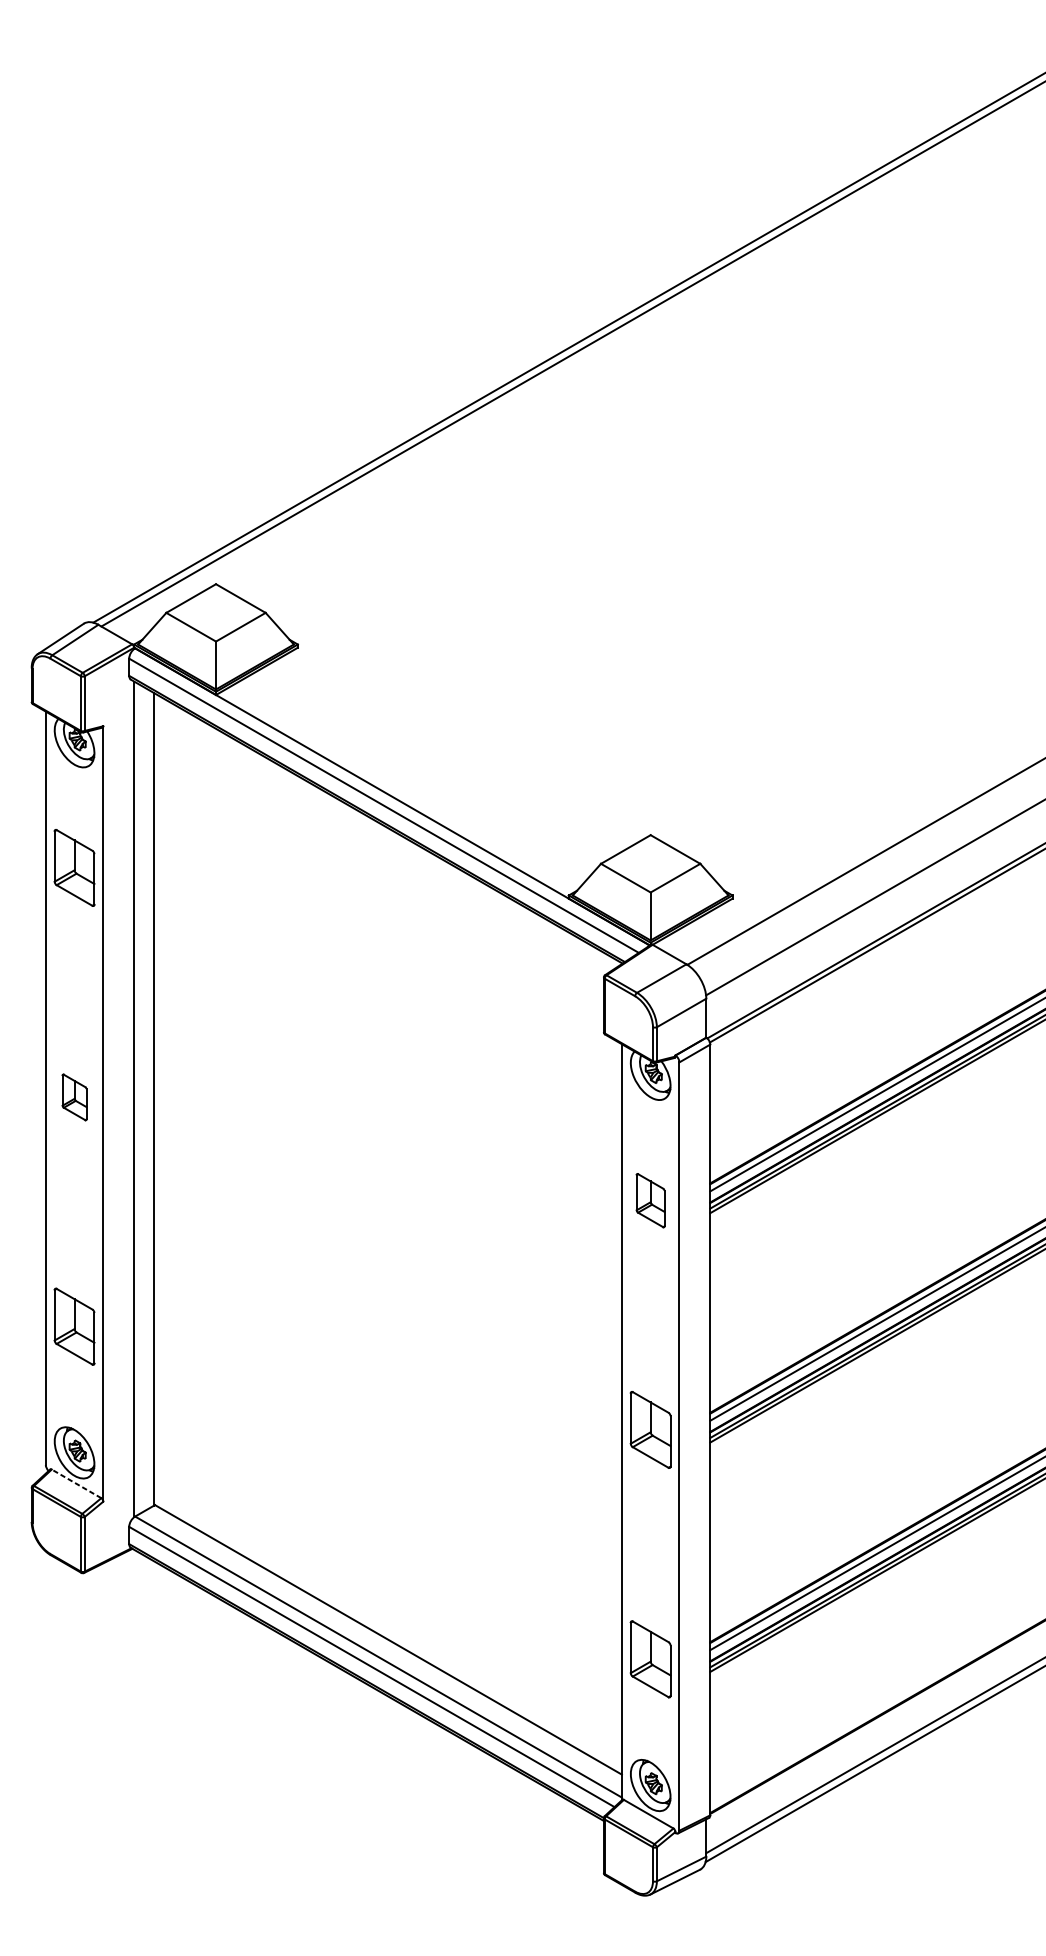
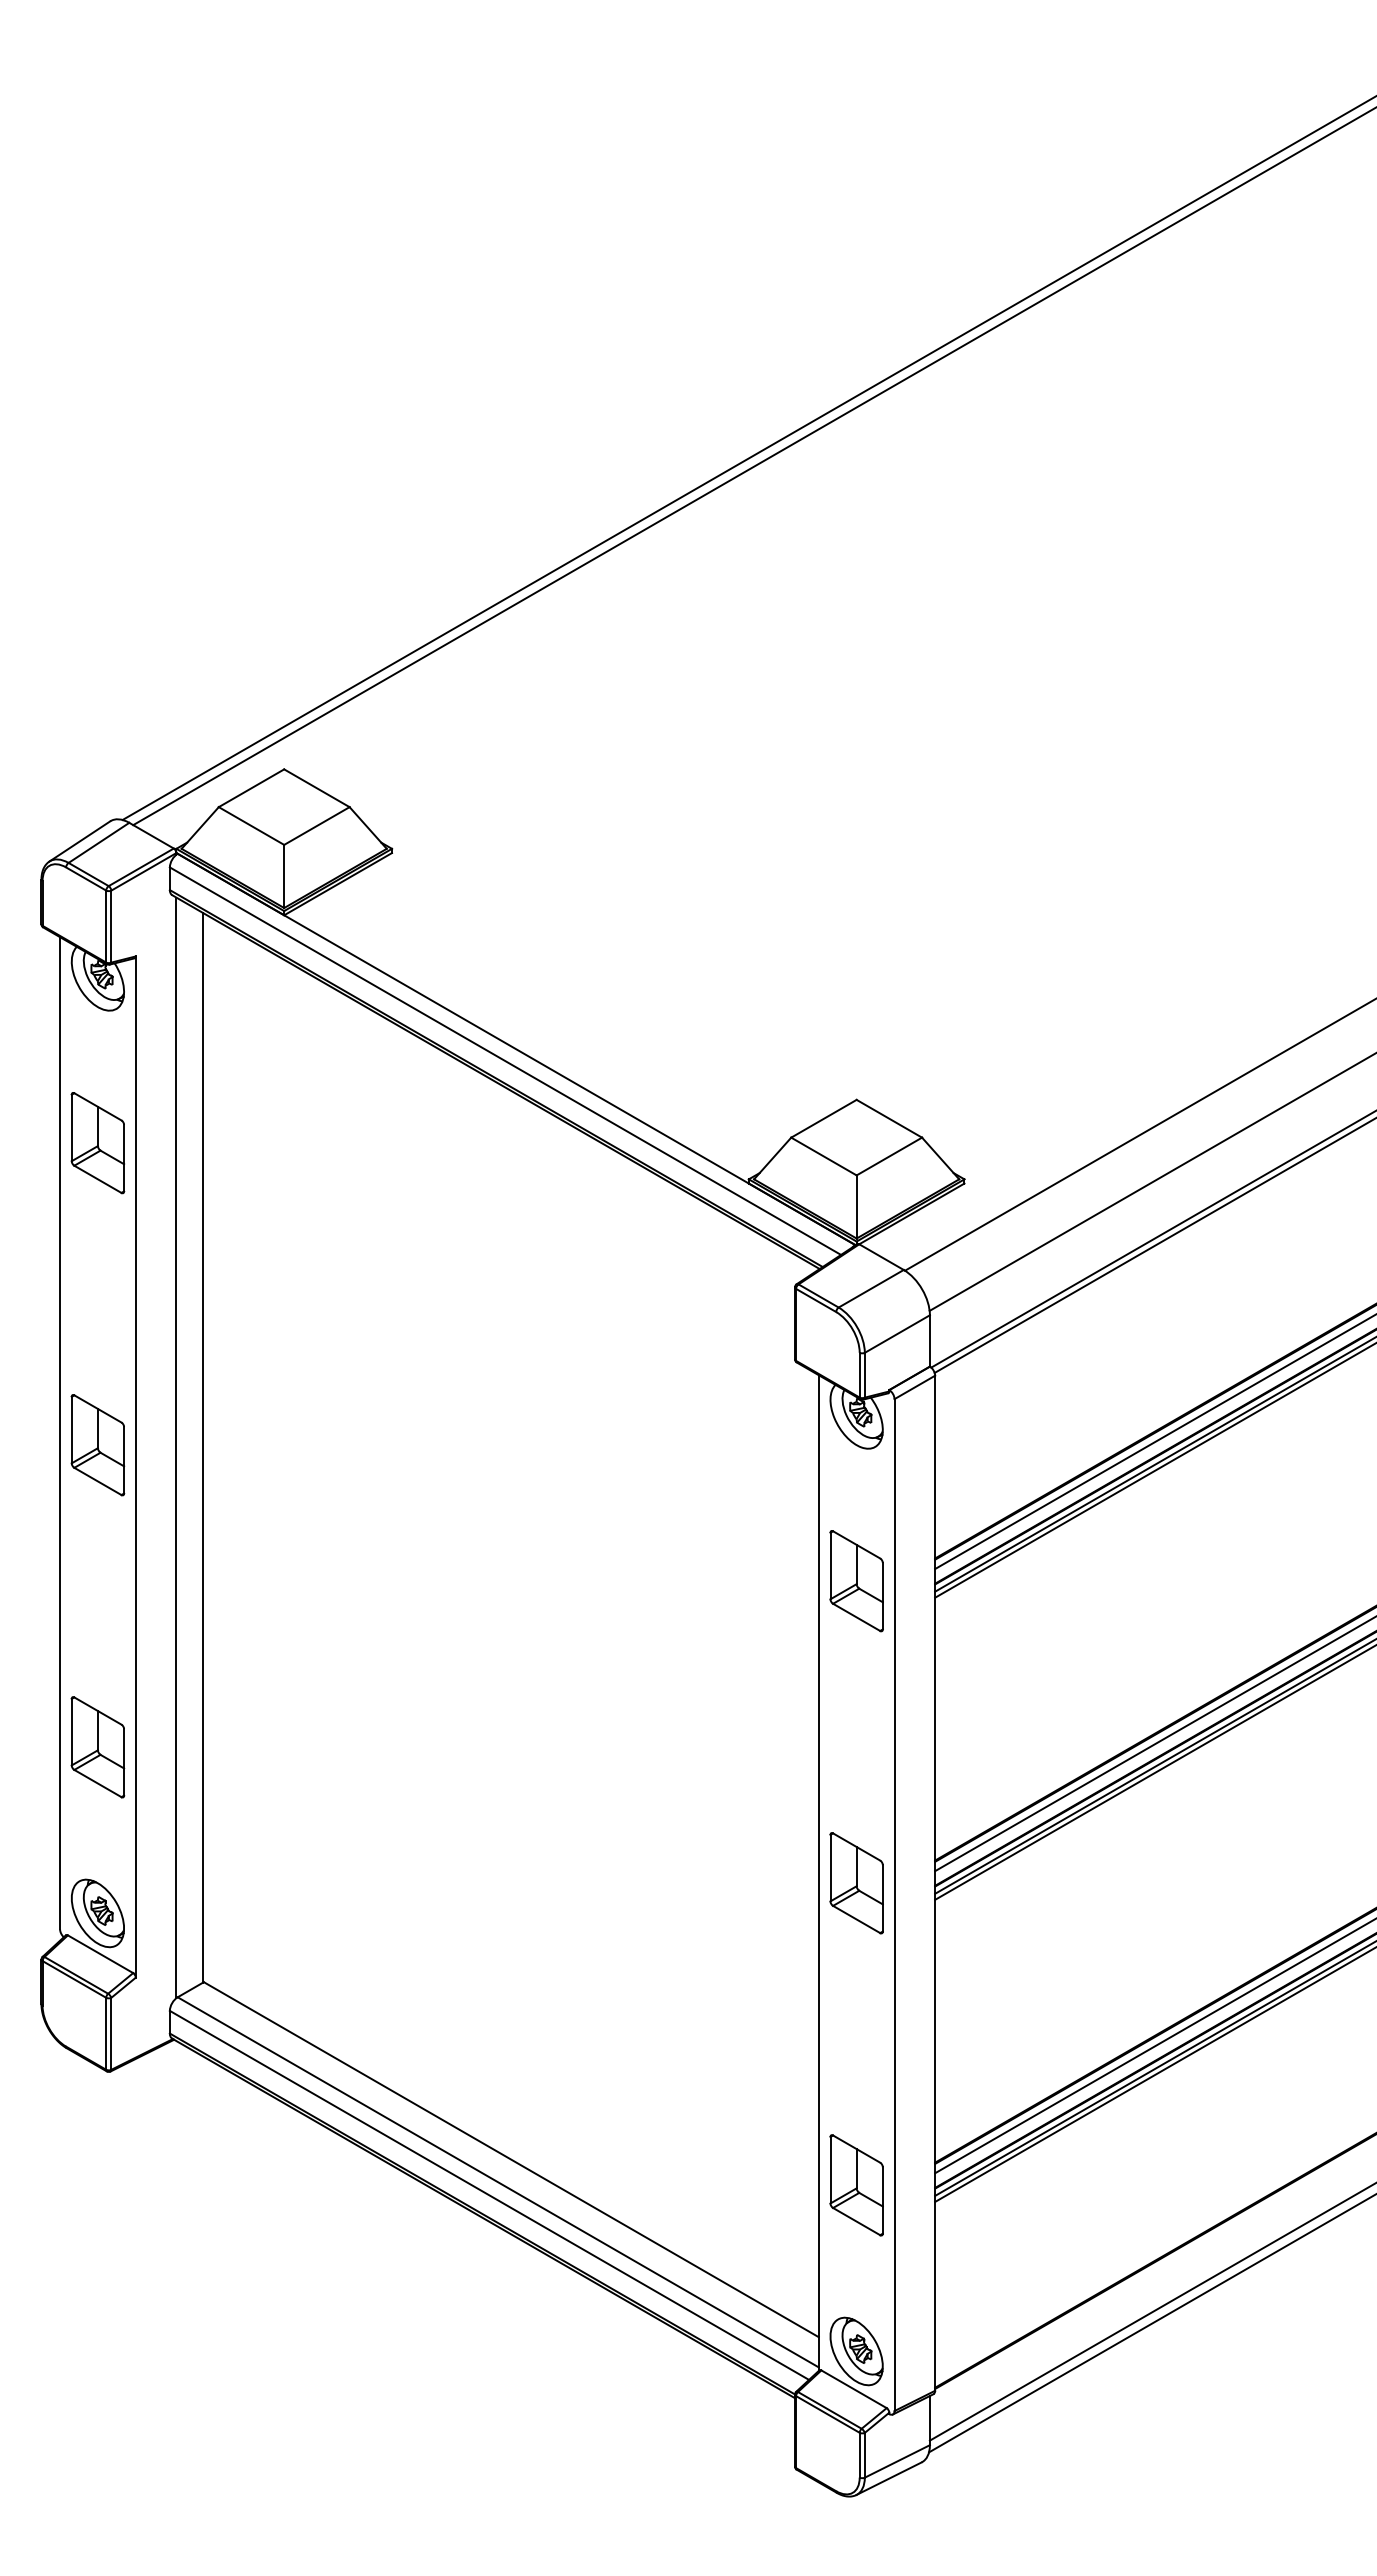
part: (74, 1097) -> (97, 1445), size x1.67
part: (650, 1200) -> (856, 1581), size x1.43
line: (76, 1484) -> (100, 1954), dashed -> solid

